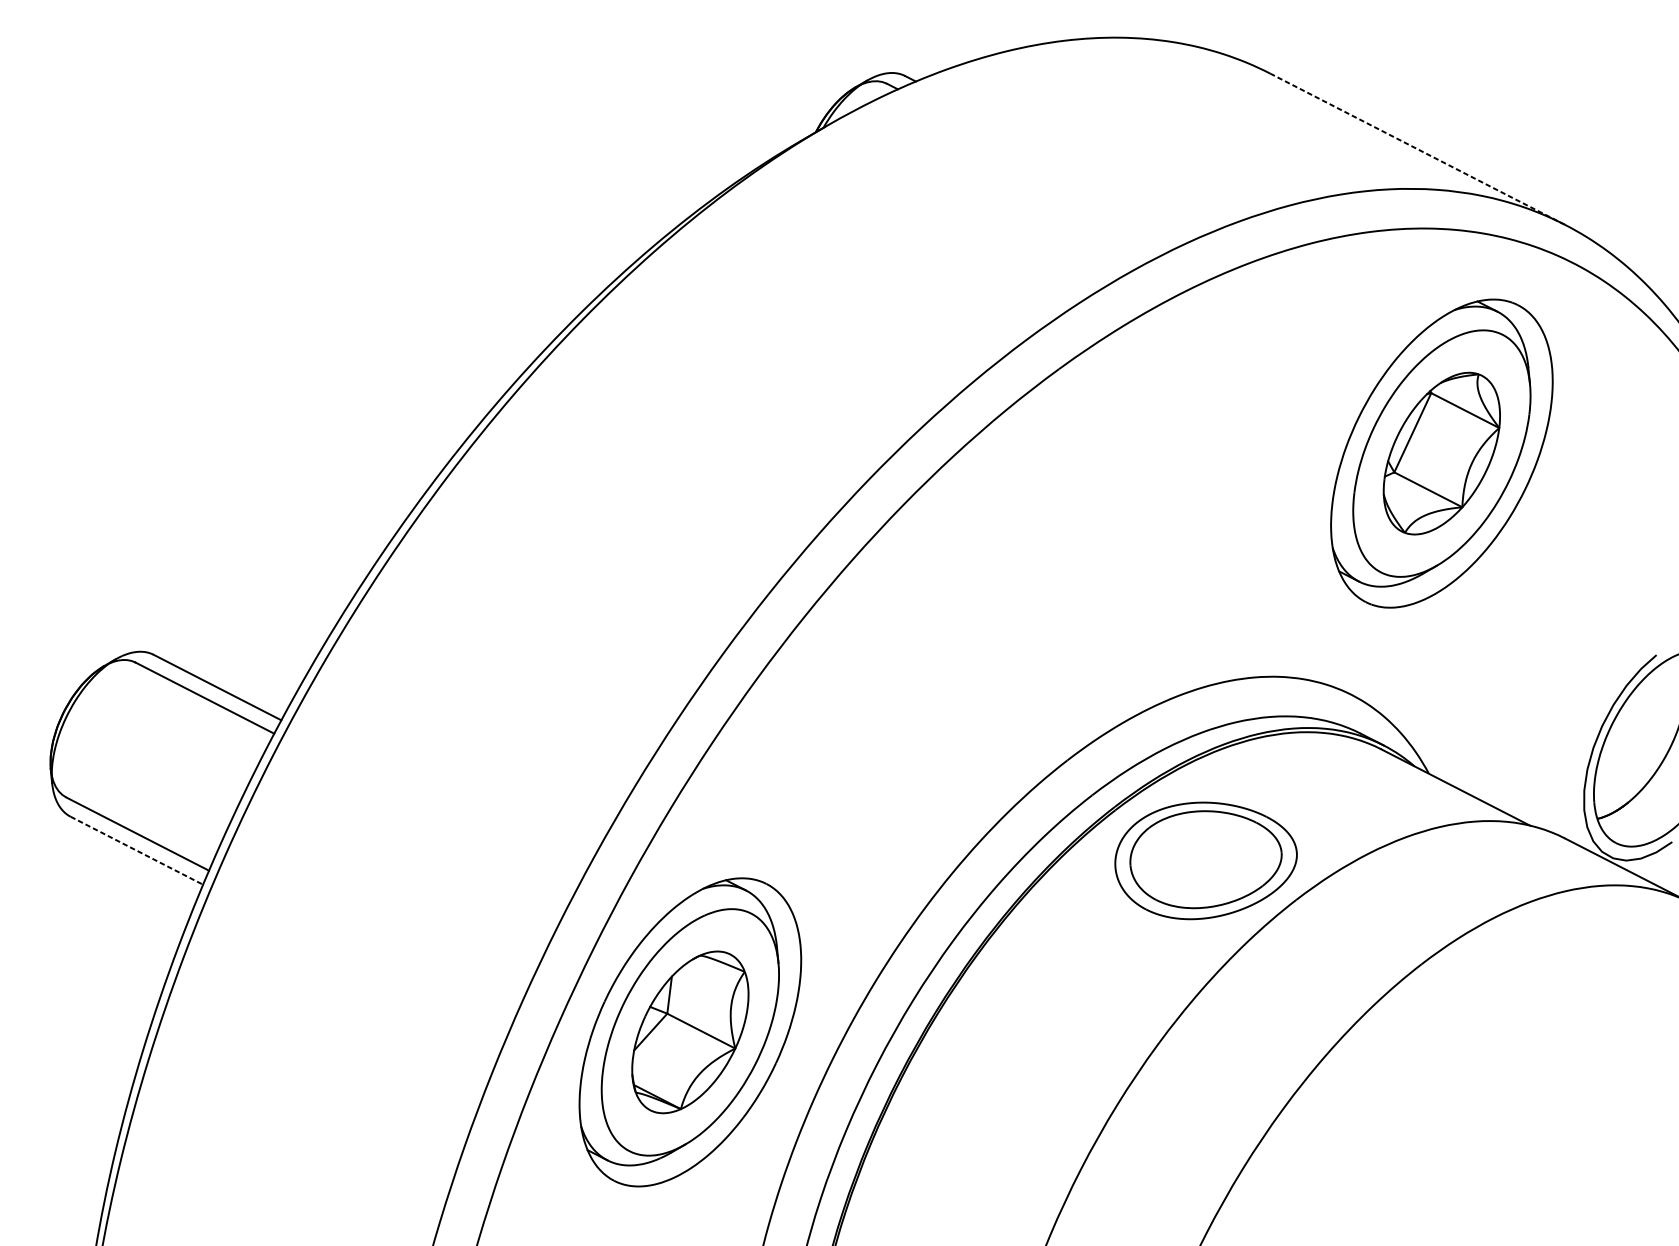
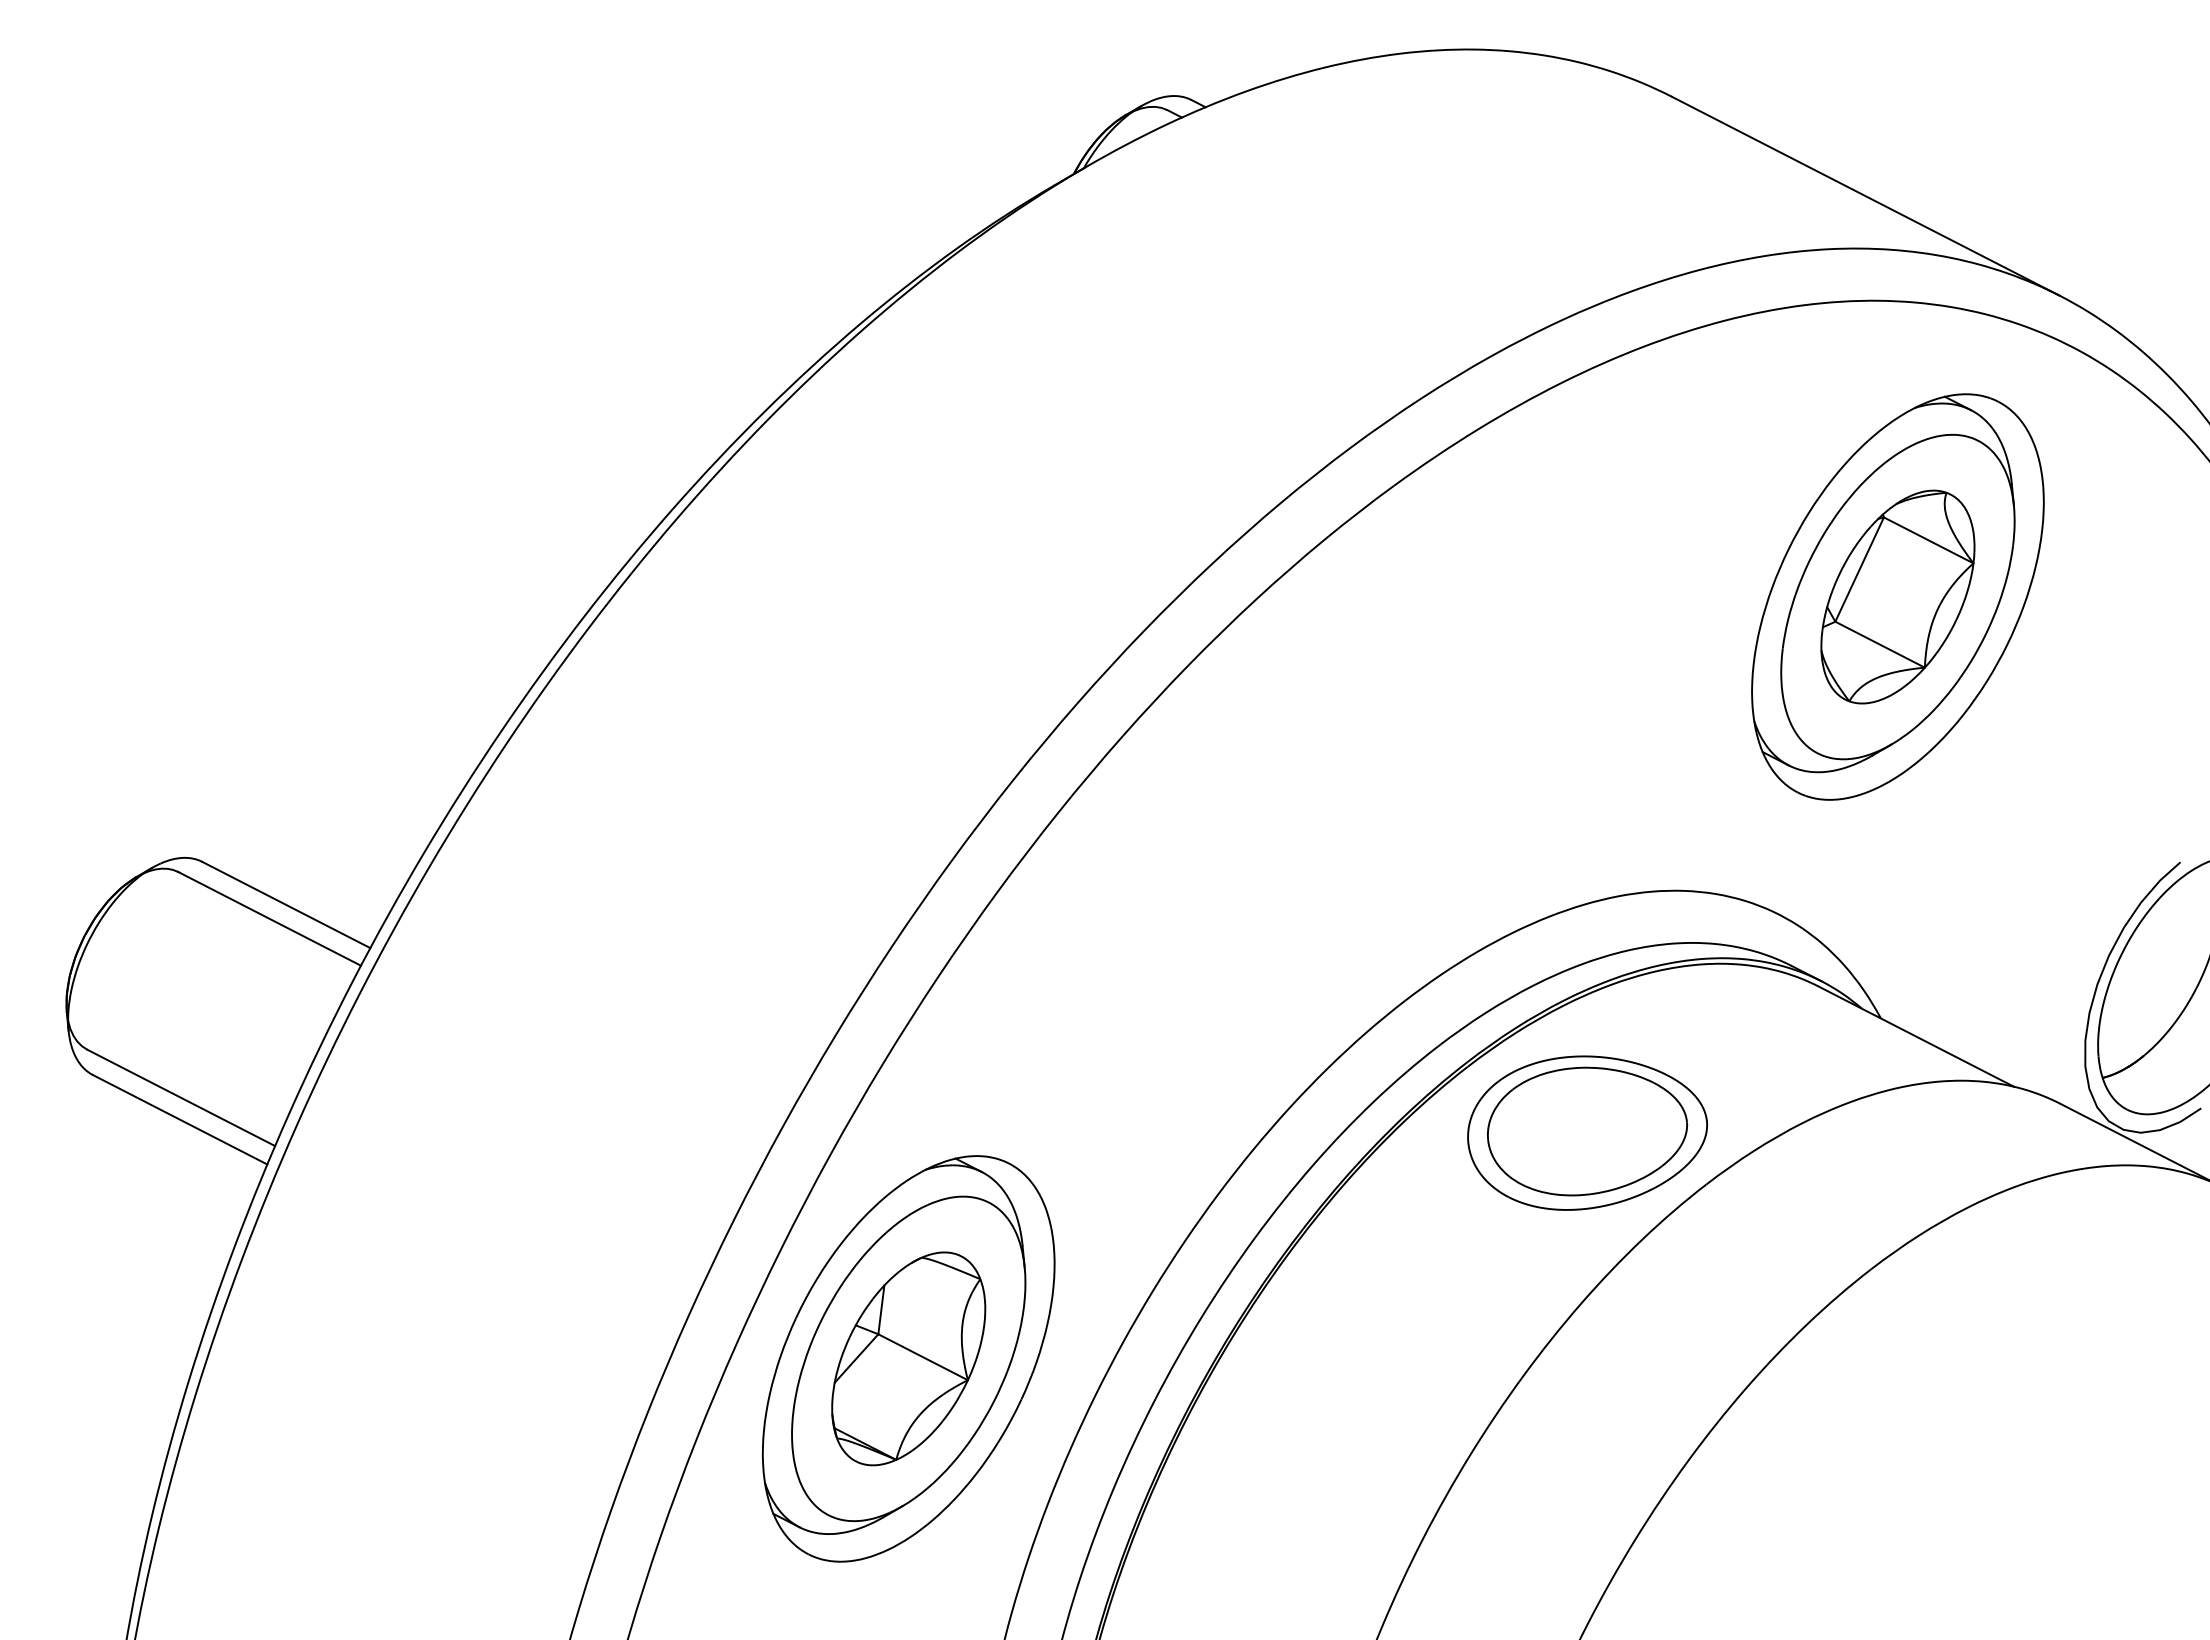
line: (1418, 149) -> (1866, 196), dashed -> solid
line: (137, 850) -> (180, 1119), dashed -> solid

